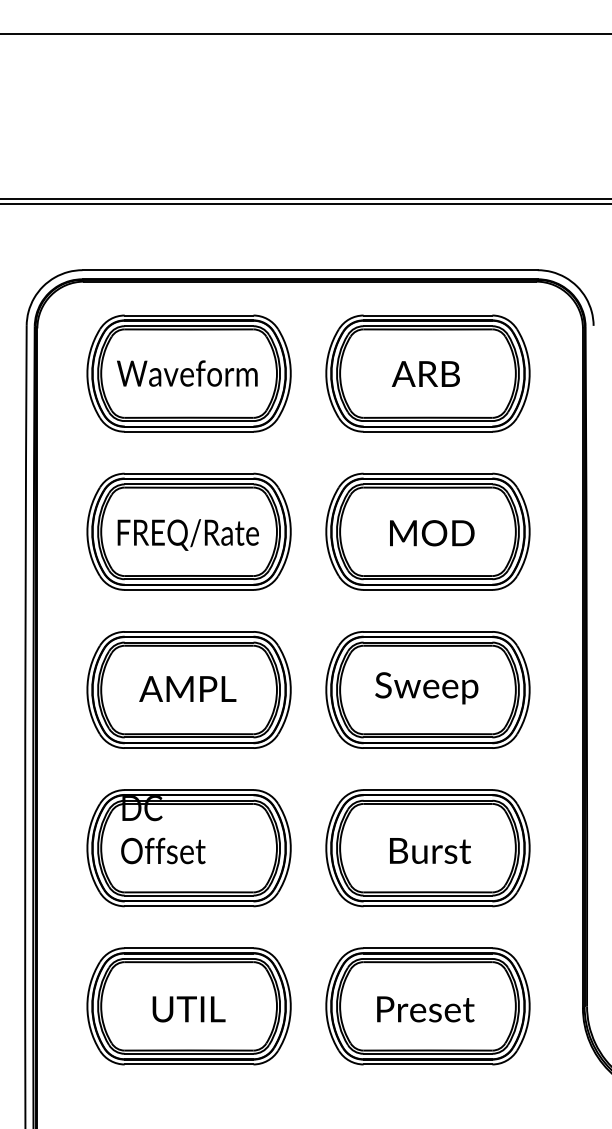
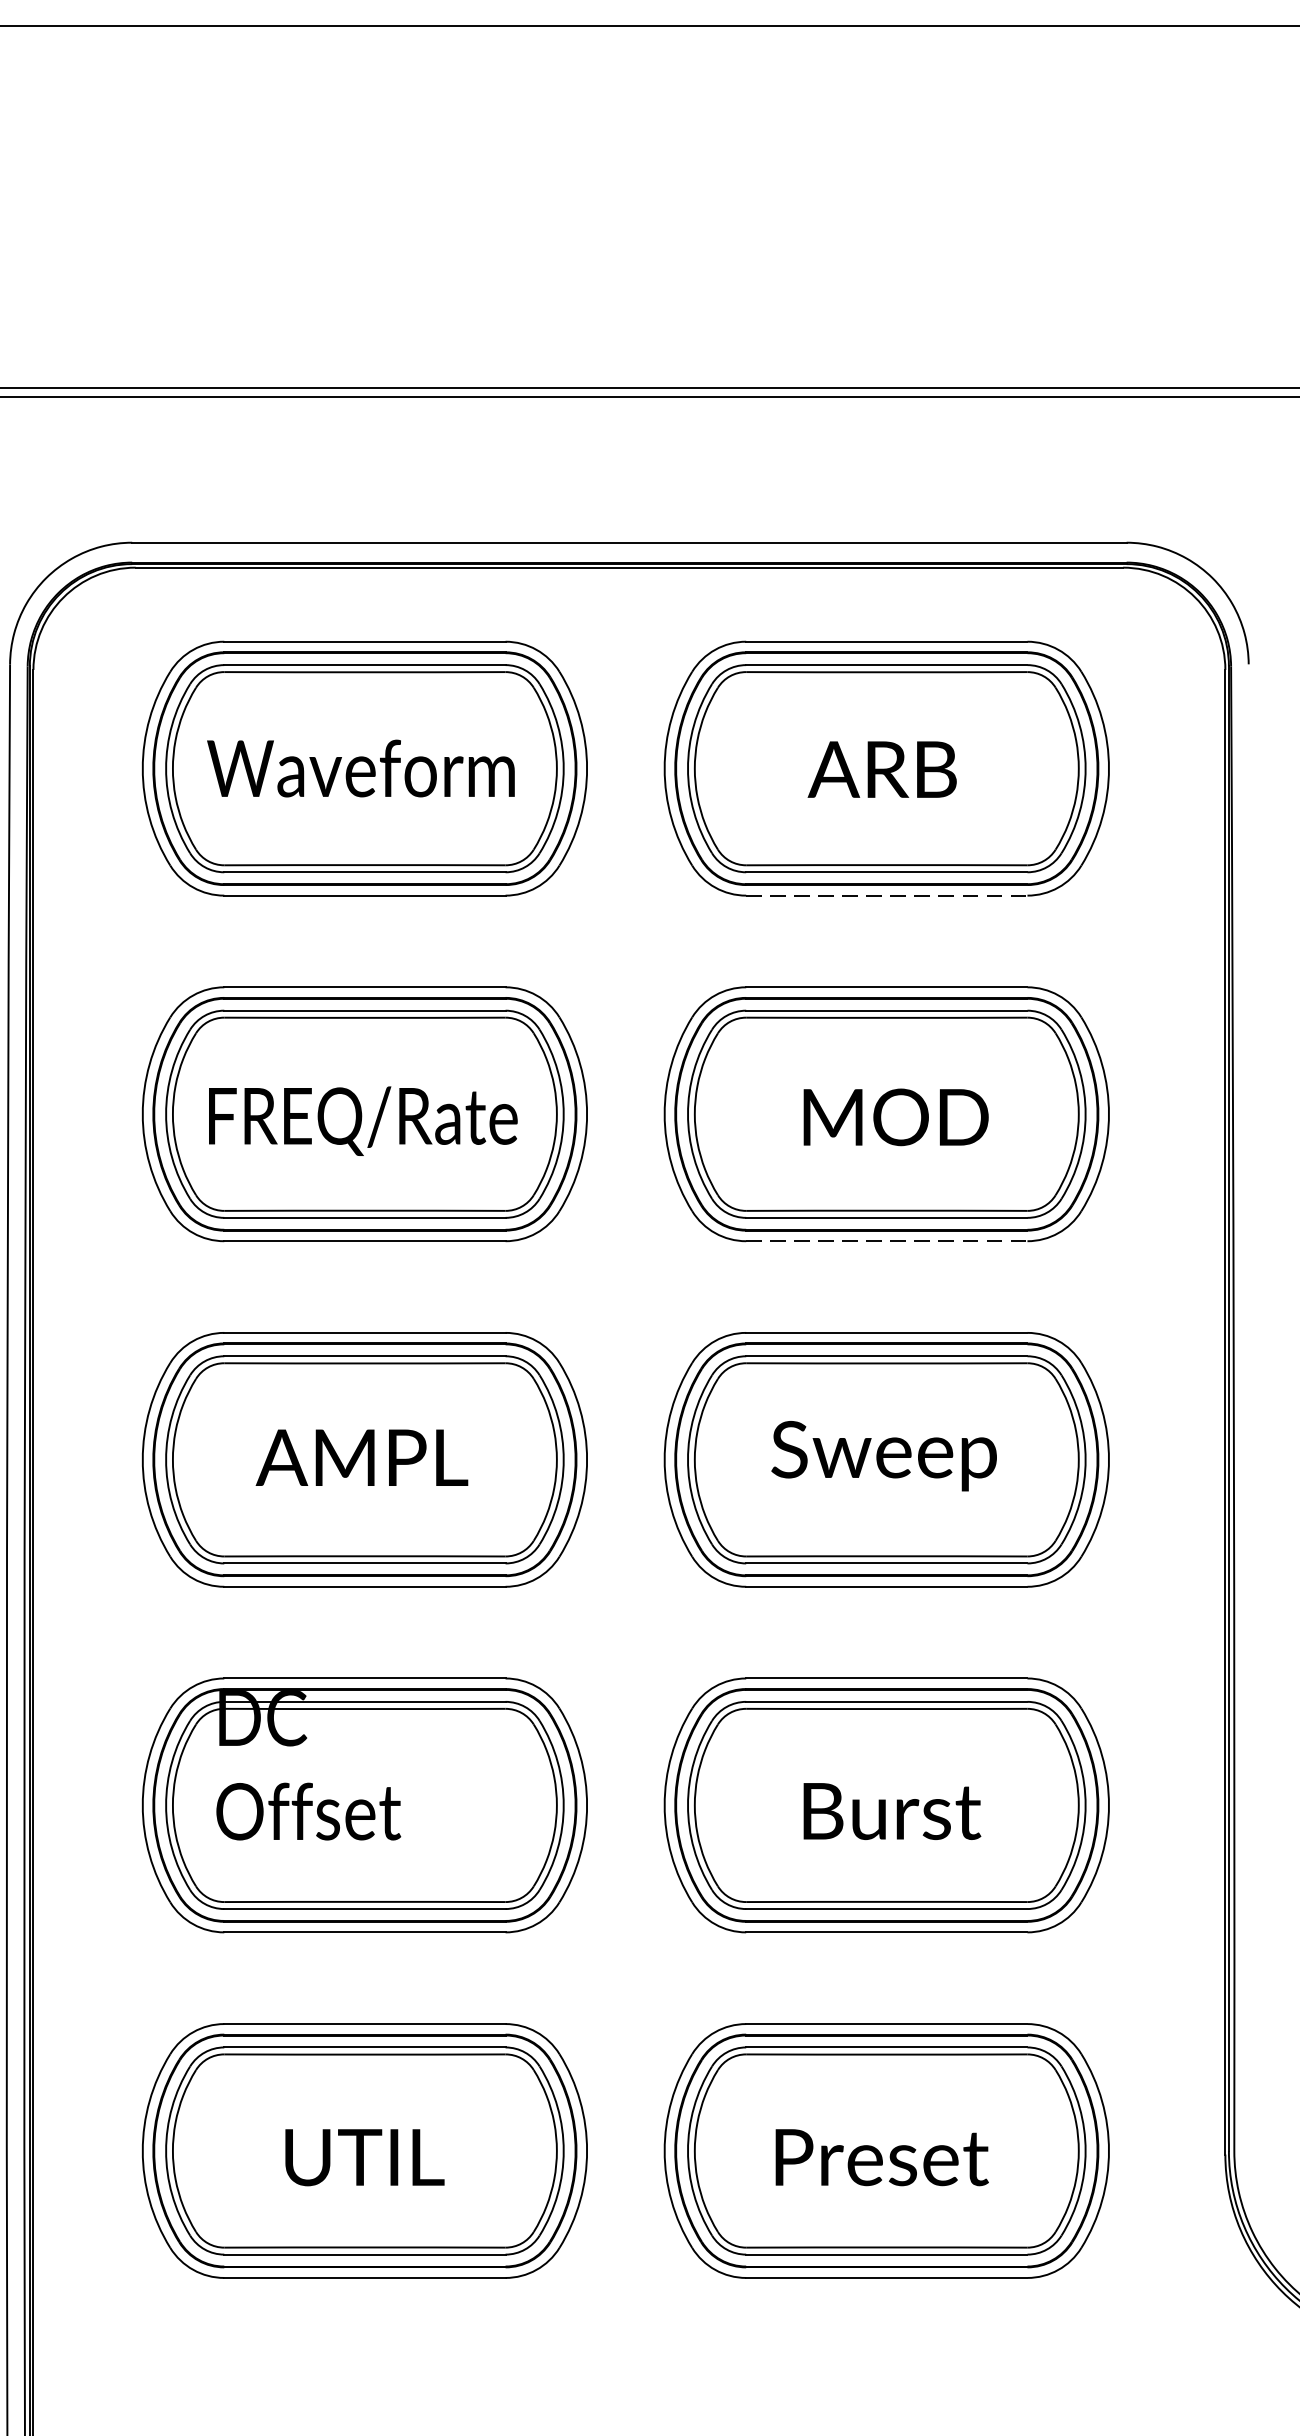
line: (428, 431) -> (887, 895), solid -> dashed
line: (428, 589) -> (887, 1240), solid -> dashed

